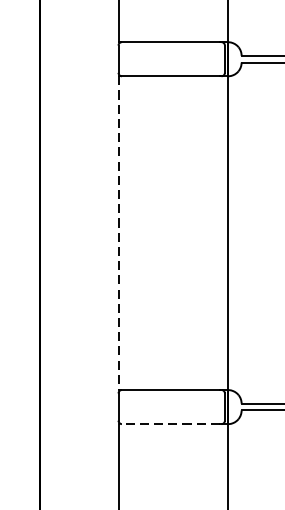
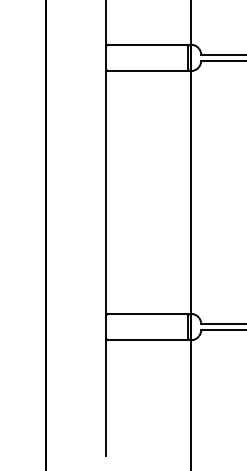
line: (119, 233) -> (106, 192), dashed -> solid
line: (168, 424) -> (144, 340), dashed -> solid

